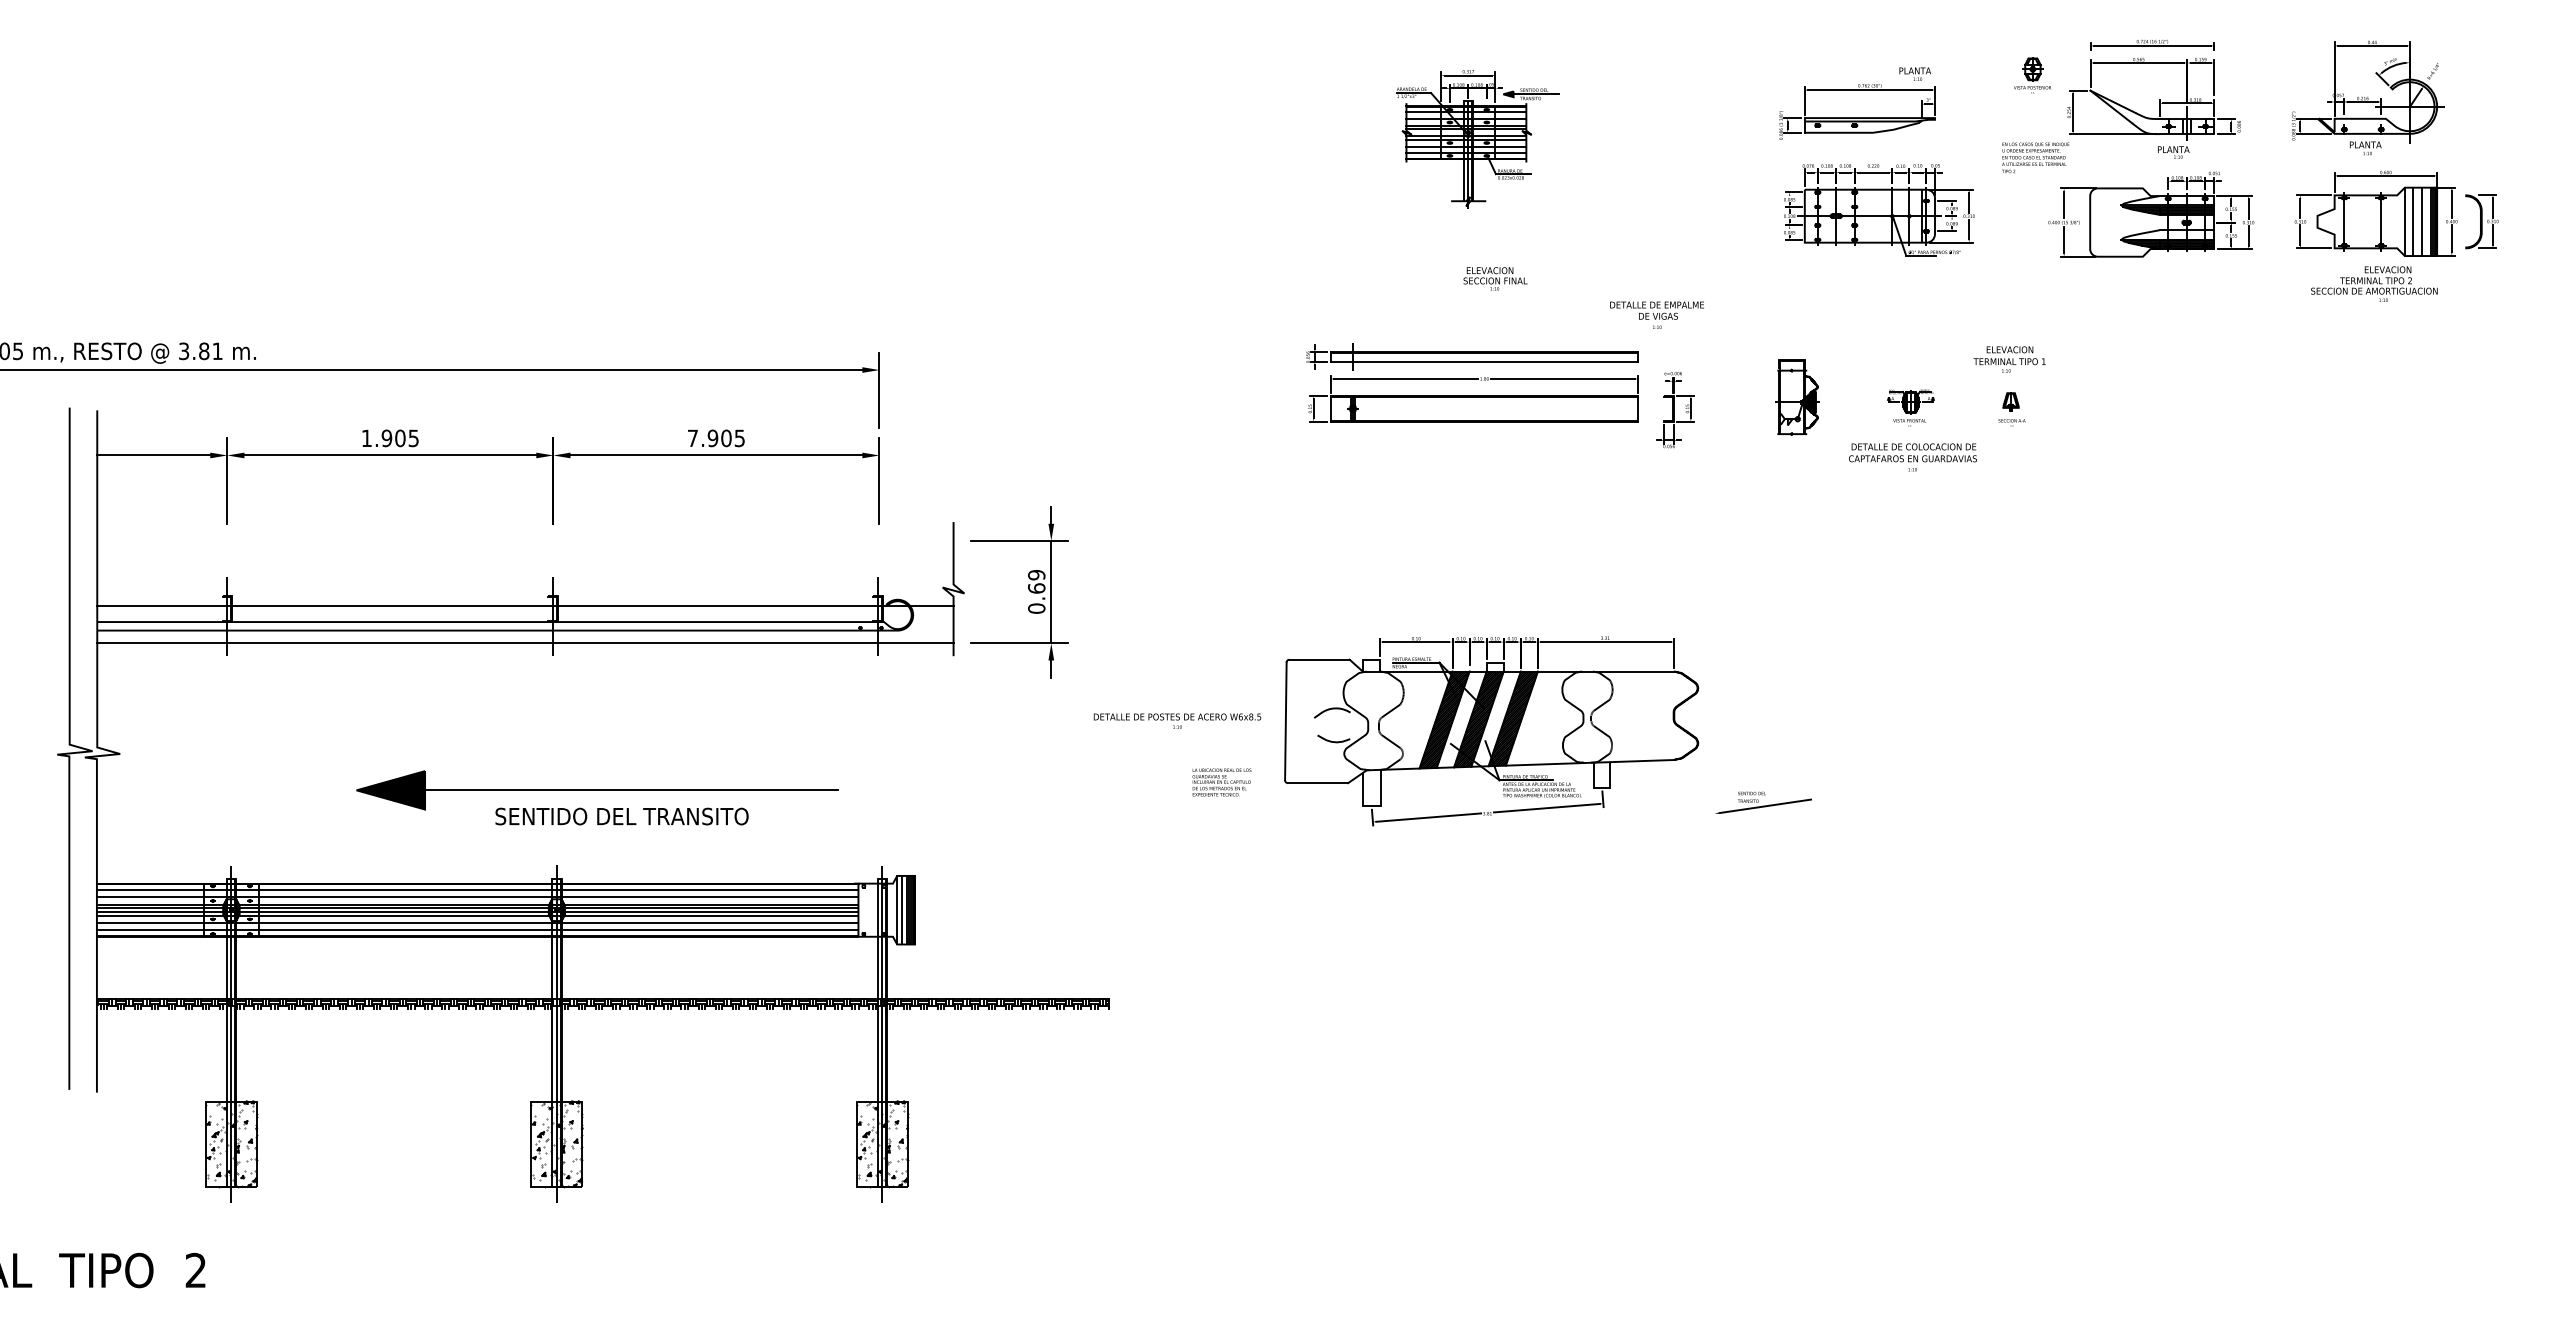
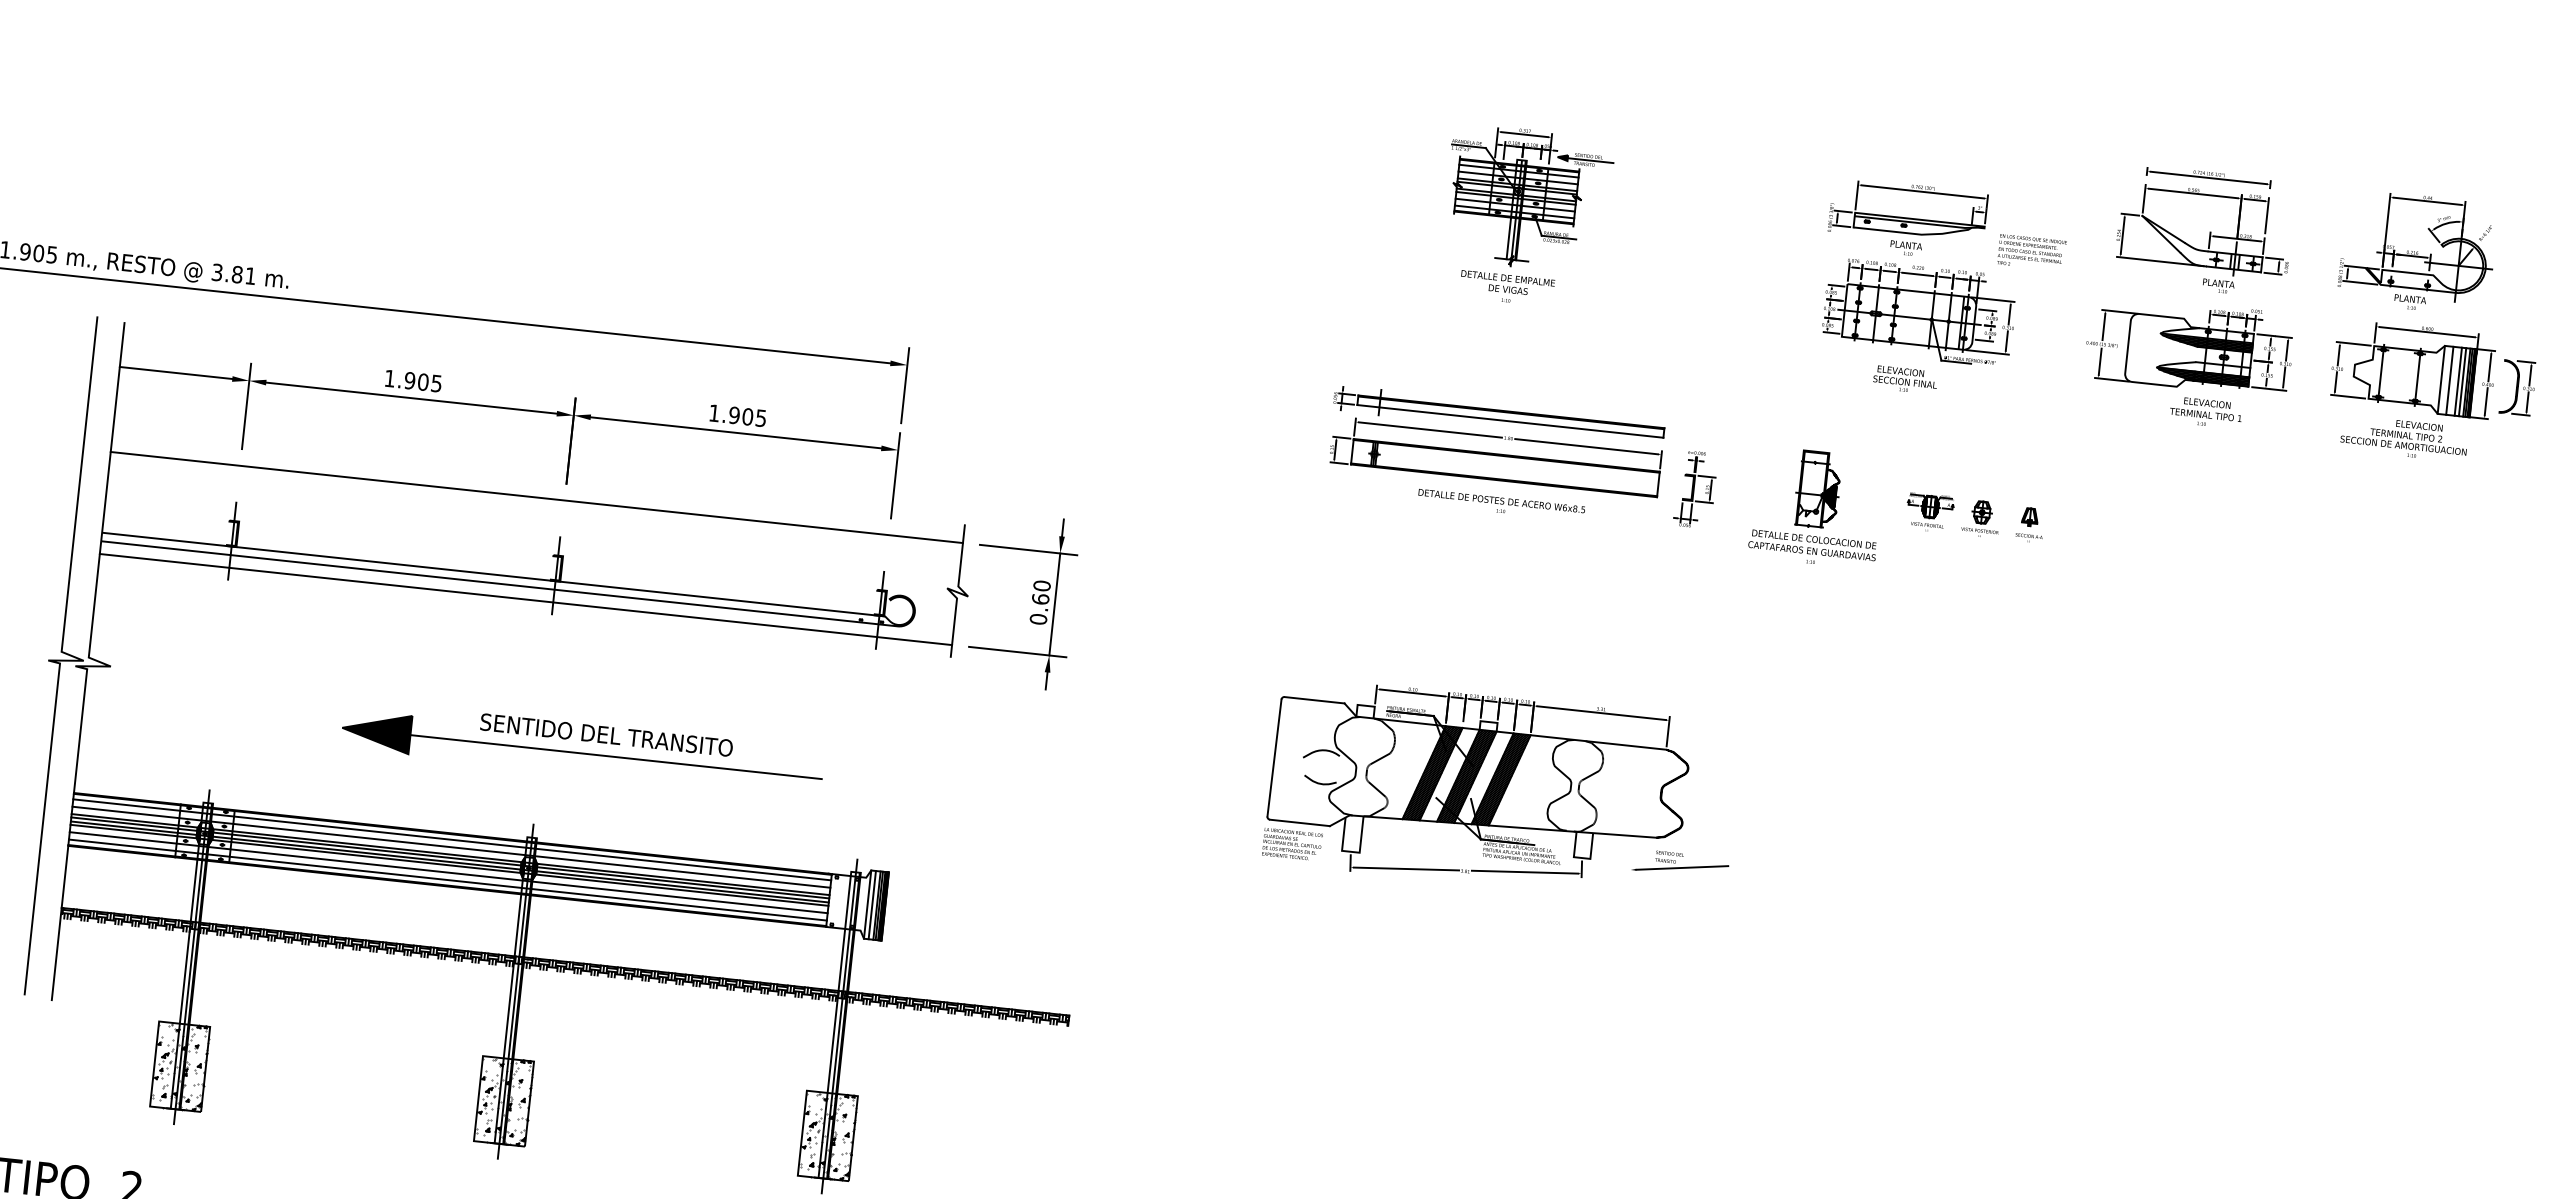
text: (1914, 73) -> (1905, 247), moved
part: (2032, 75) -> (1981, 518), moved
text: (2035, 157) -> (2031, 252), moved
line: (2426, 221) -> (2462, 381), added
text: (1495, 278) -> (1905, 379), moved
text: (1656, 314) -> (1506, 287), moved
text: (2009, 359) -> (2205, 412), moved
text: (692, 437) -> (714, 412), 7.905 -> 1.905
text: (1912, 457) -> (1811, 549), moved
text: (1036, 575) -> (1041, 586), 0.69 -> 0.60
line: (525, 605) -> (536, 497), moved
text: (1177, 720) -> (1501, 504), moved
text: (1221, 782) -> (1292, 844), moved
part: (1763, 802) -> (1680, 863), moved
text: (621, 816) -> (606, 735), moved

